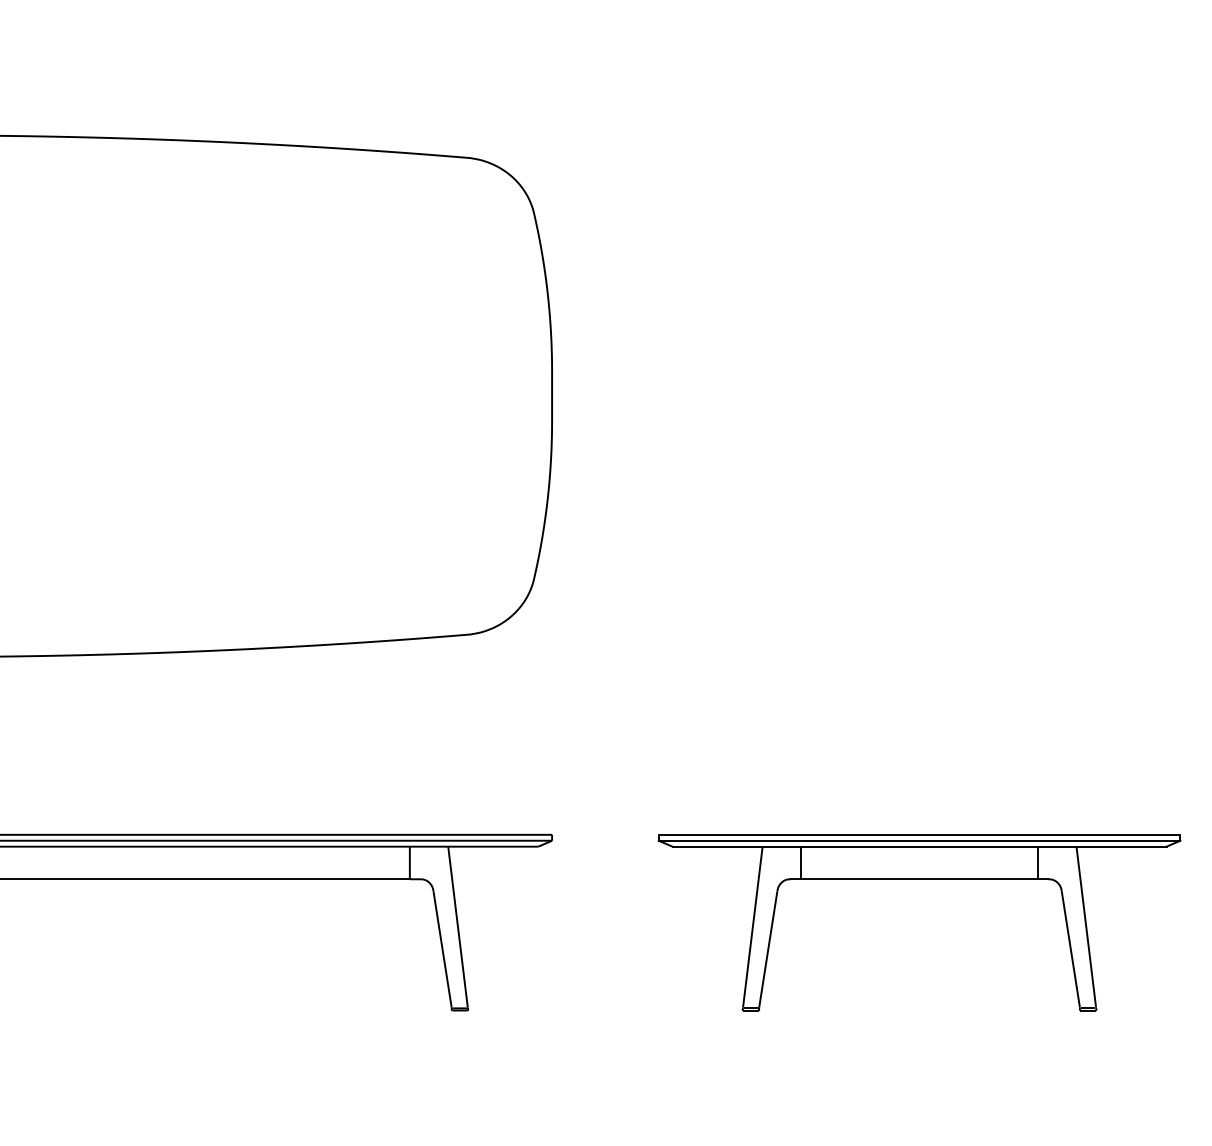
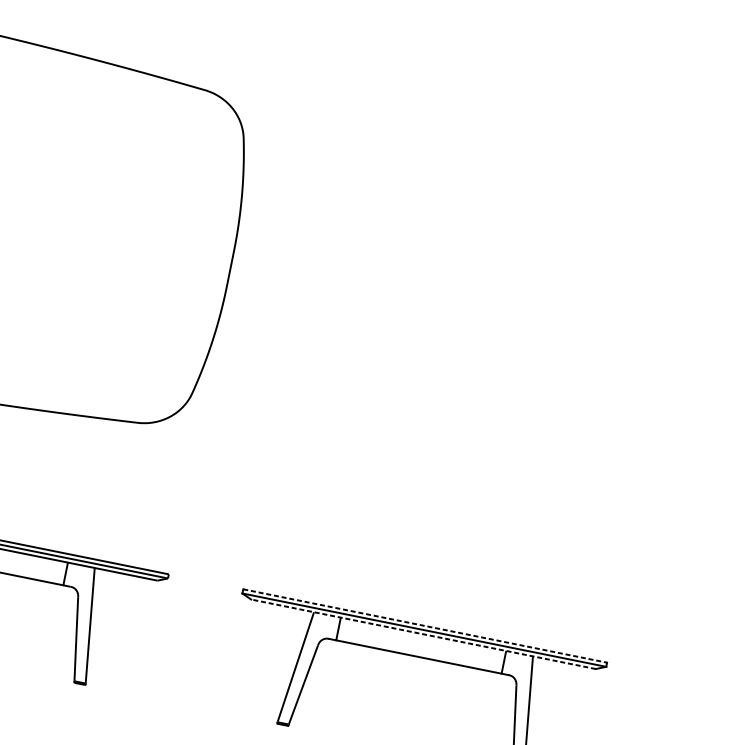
line: (919, 834) -> (425, 625), solid -> dashed
line: (919, 846) -> (423, 634), solid -> dashed

